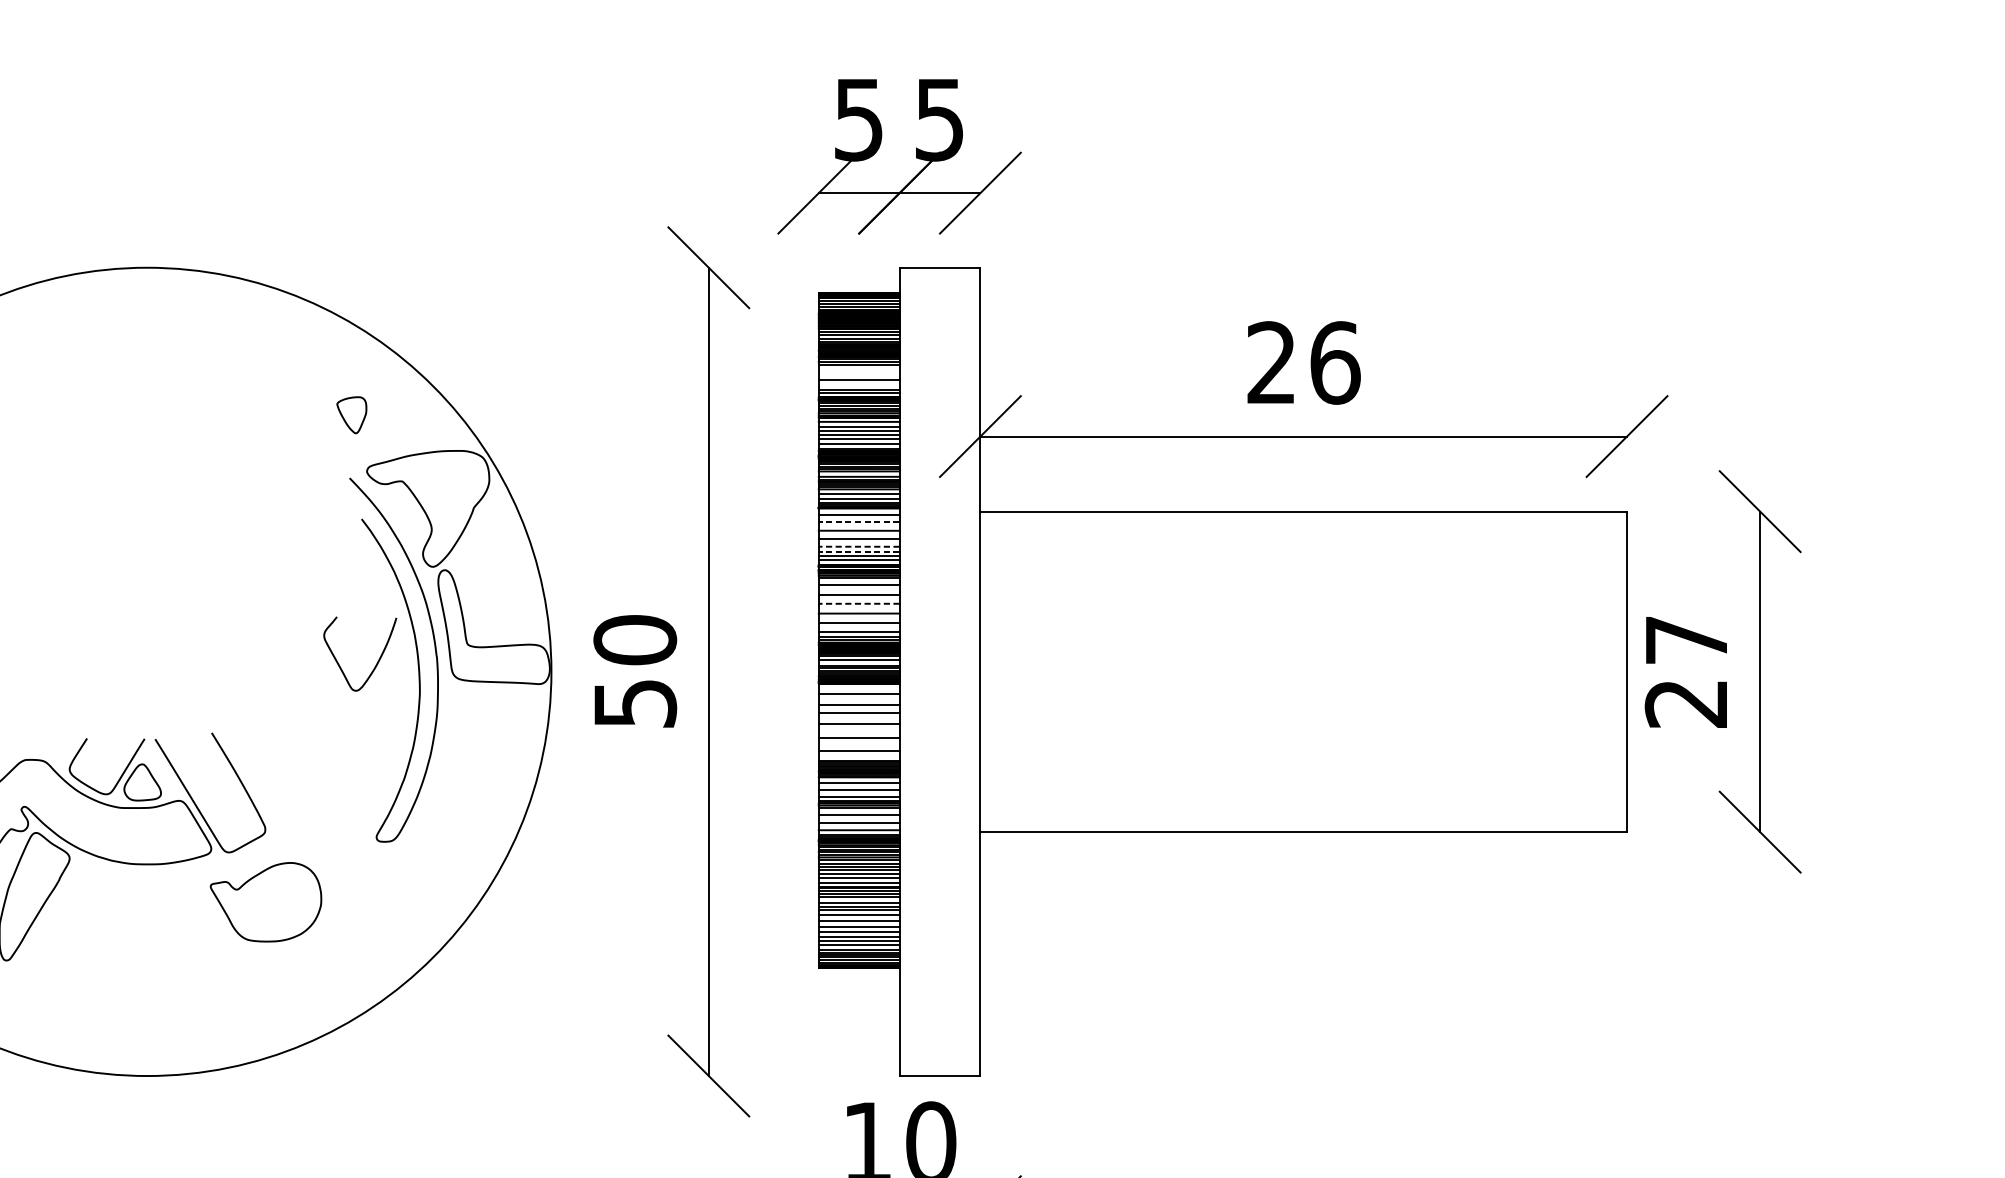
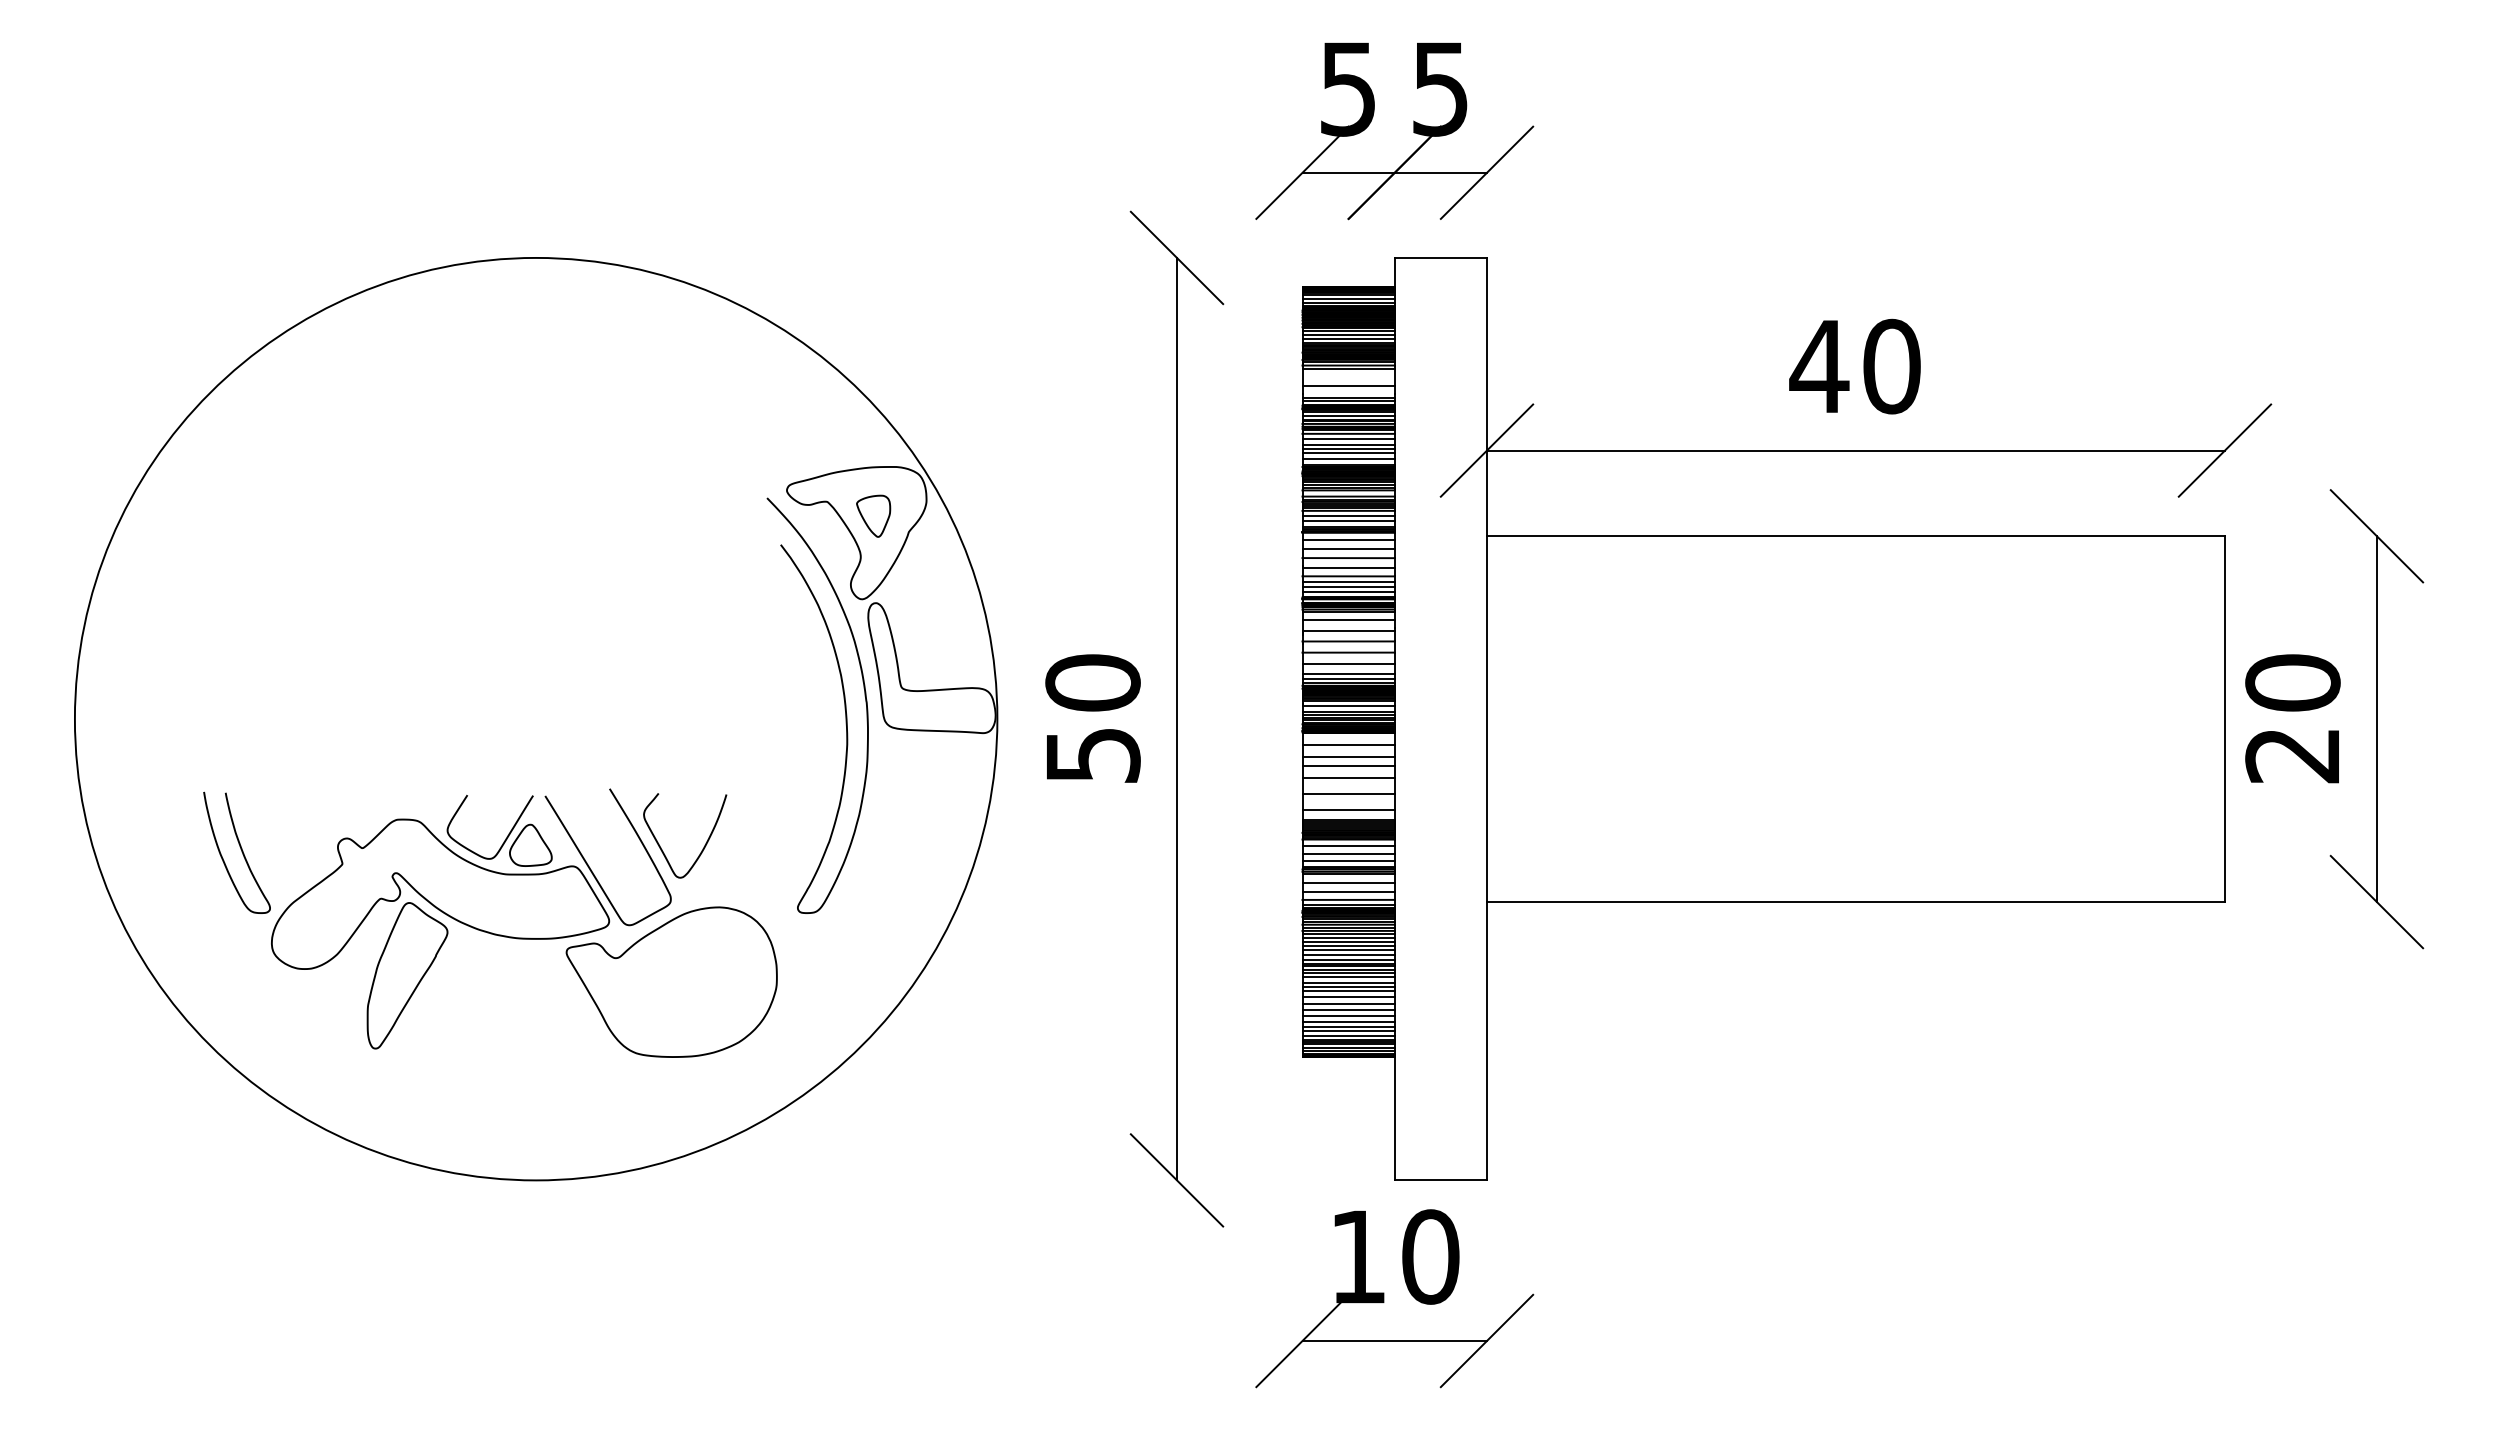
text: (1303, 362) -> (1855, 366), 26 -> 40
part: (351, 414) -> (873, 515), moved
line: (859, 522) -> (1348, 548), dashed -> solid
line: (859, 546) -> (1348, 576), dashed -> solid
line: (859, 552) -> (1348, 582), dashed -> solid
line: (859, 603) -> (1348, 641), dashed -> solid
text: (1686, 639) -> (2292, 682), 27 -> 20
curve: (375, 665) -> (702, 848), moved
part: (265, 901) -> (671, 981), size x1.67

